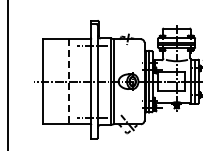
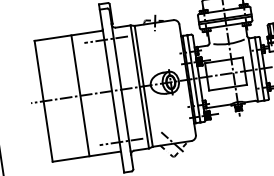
line: (69, 81) -> (80, 95), dashed -> solid

